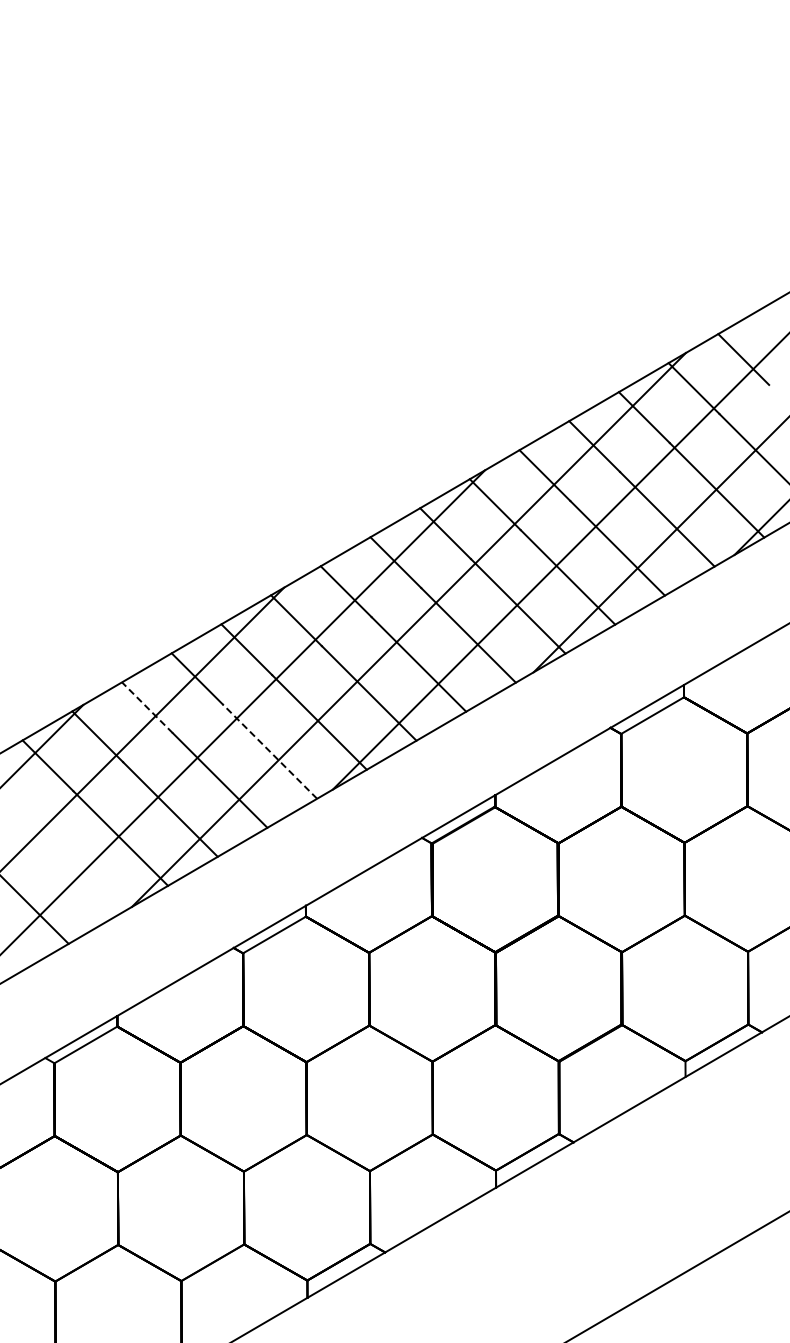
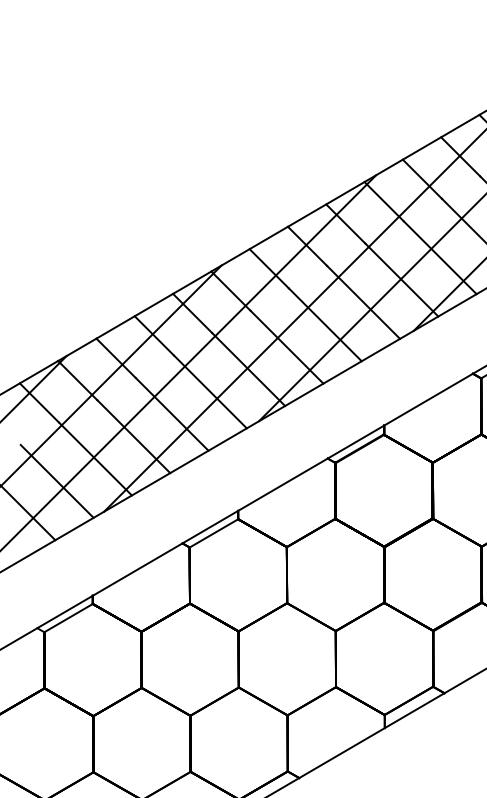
line: (147, 707) -> (116, 358), dashed -> solid
line: (269, 751) -> (210, 391), dashed -> solid
line: (70, 867) -> (56, 481), added

